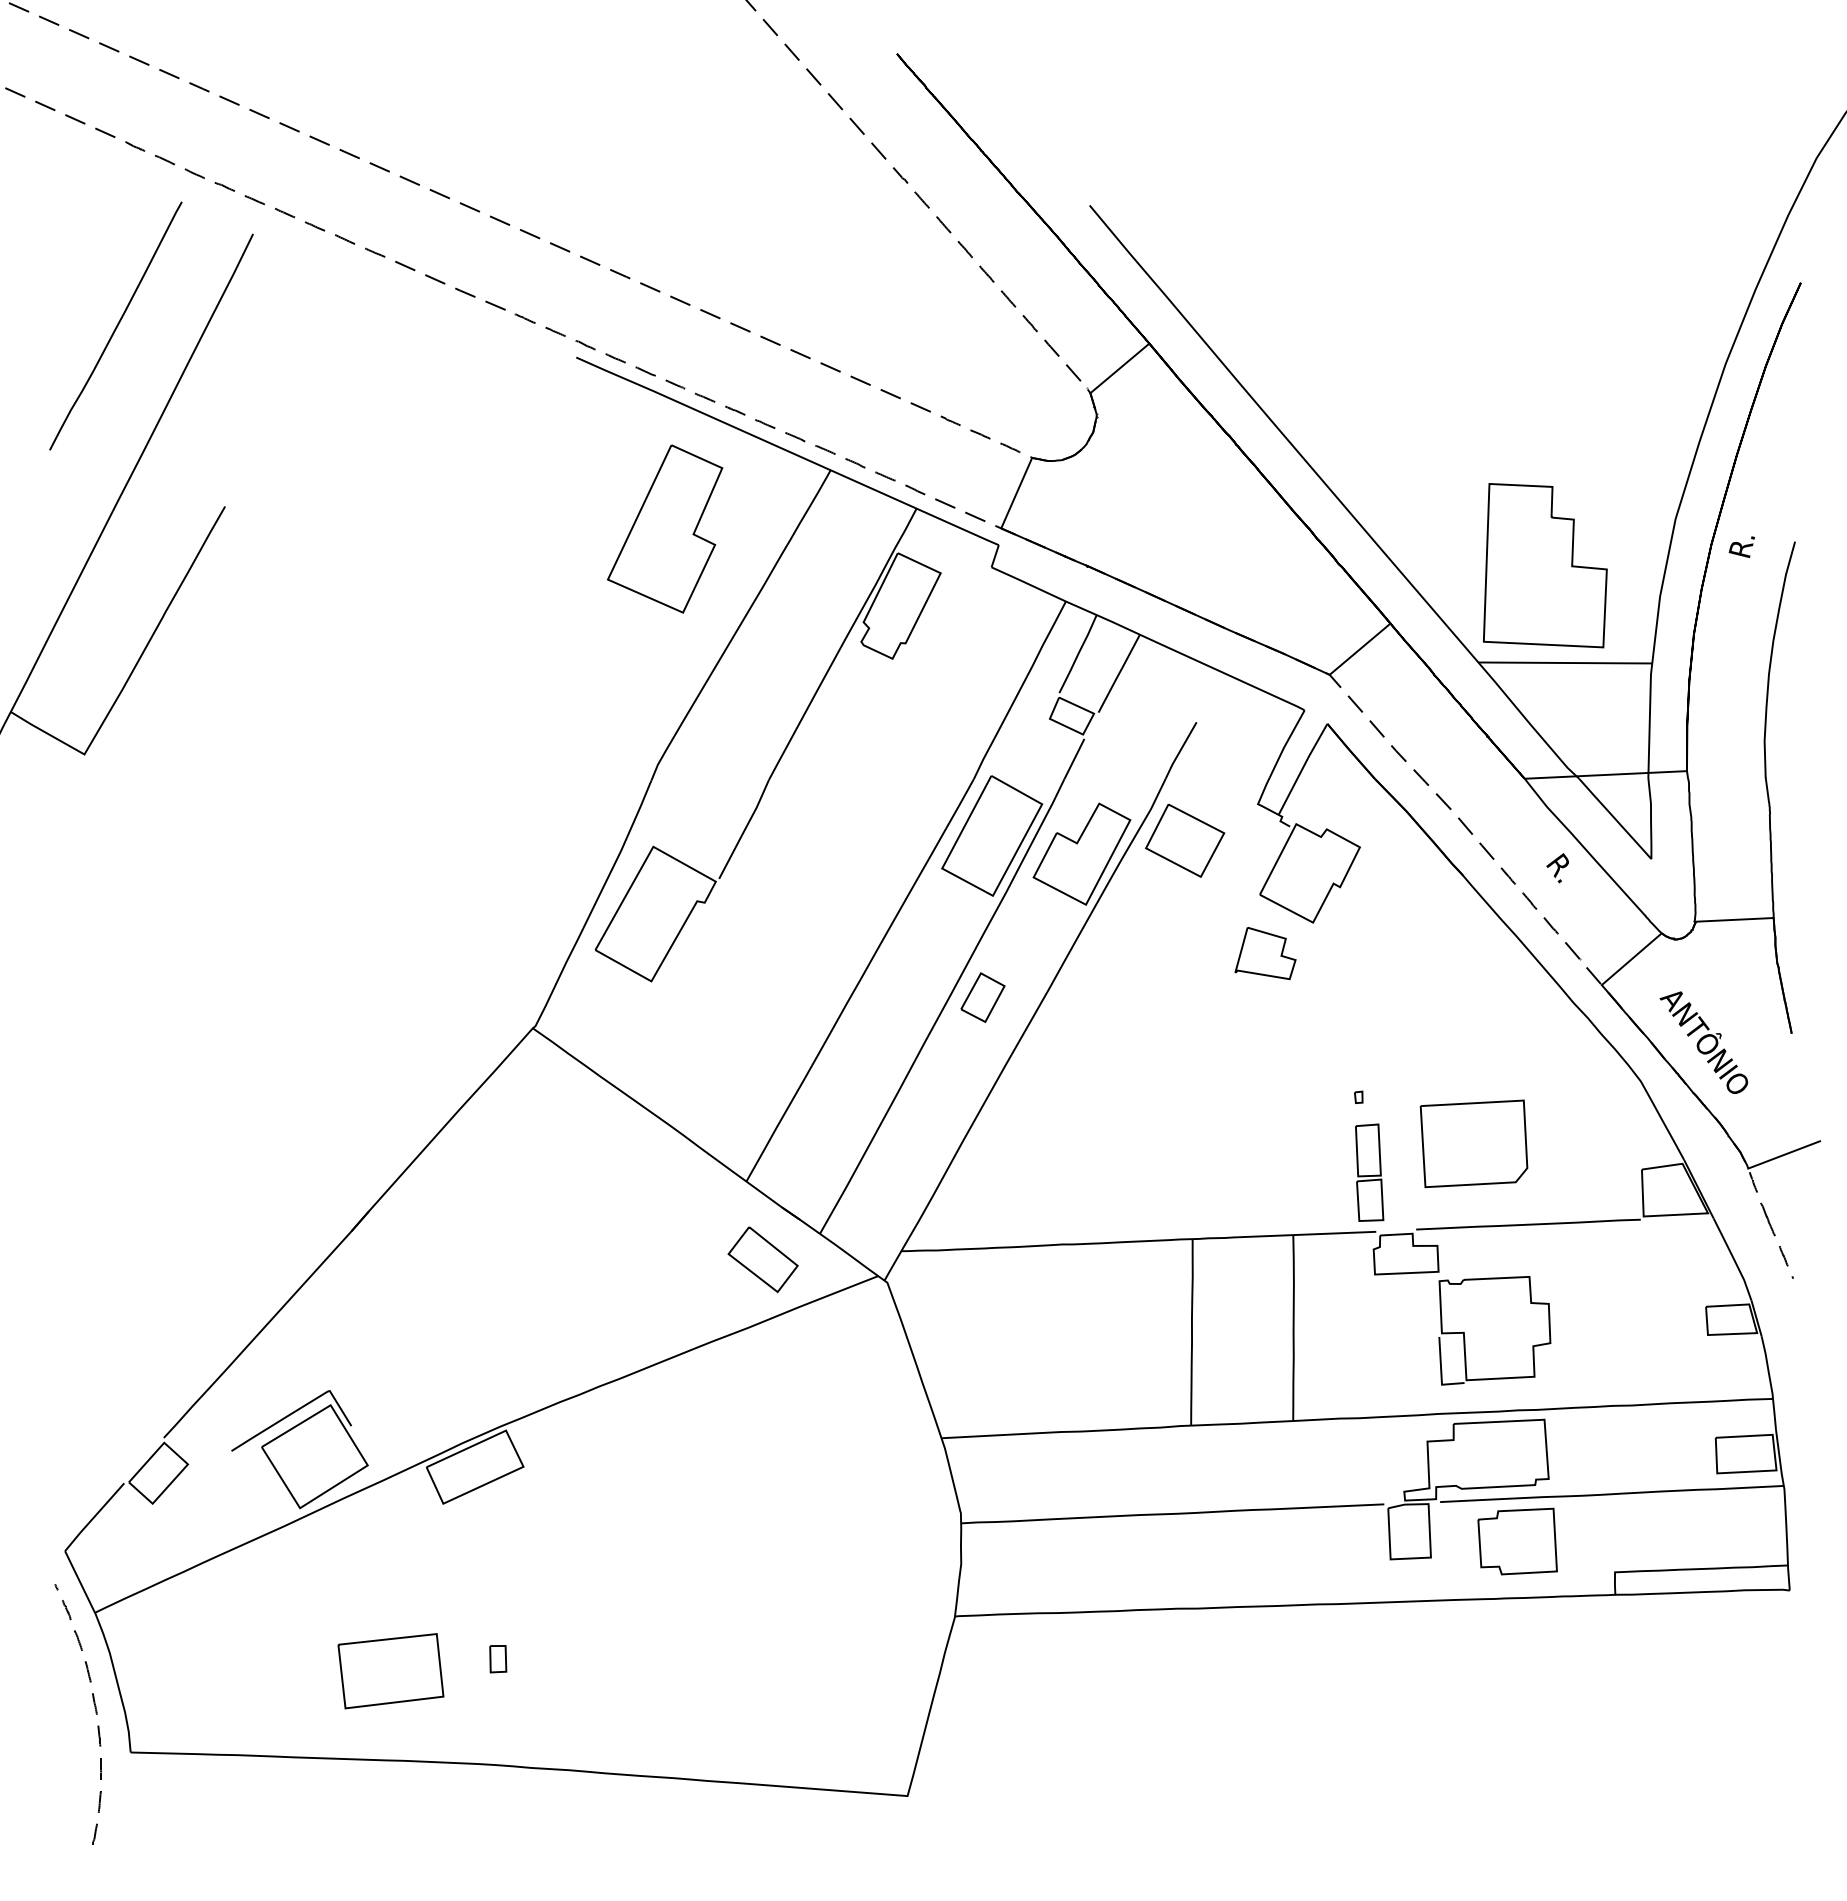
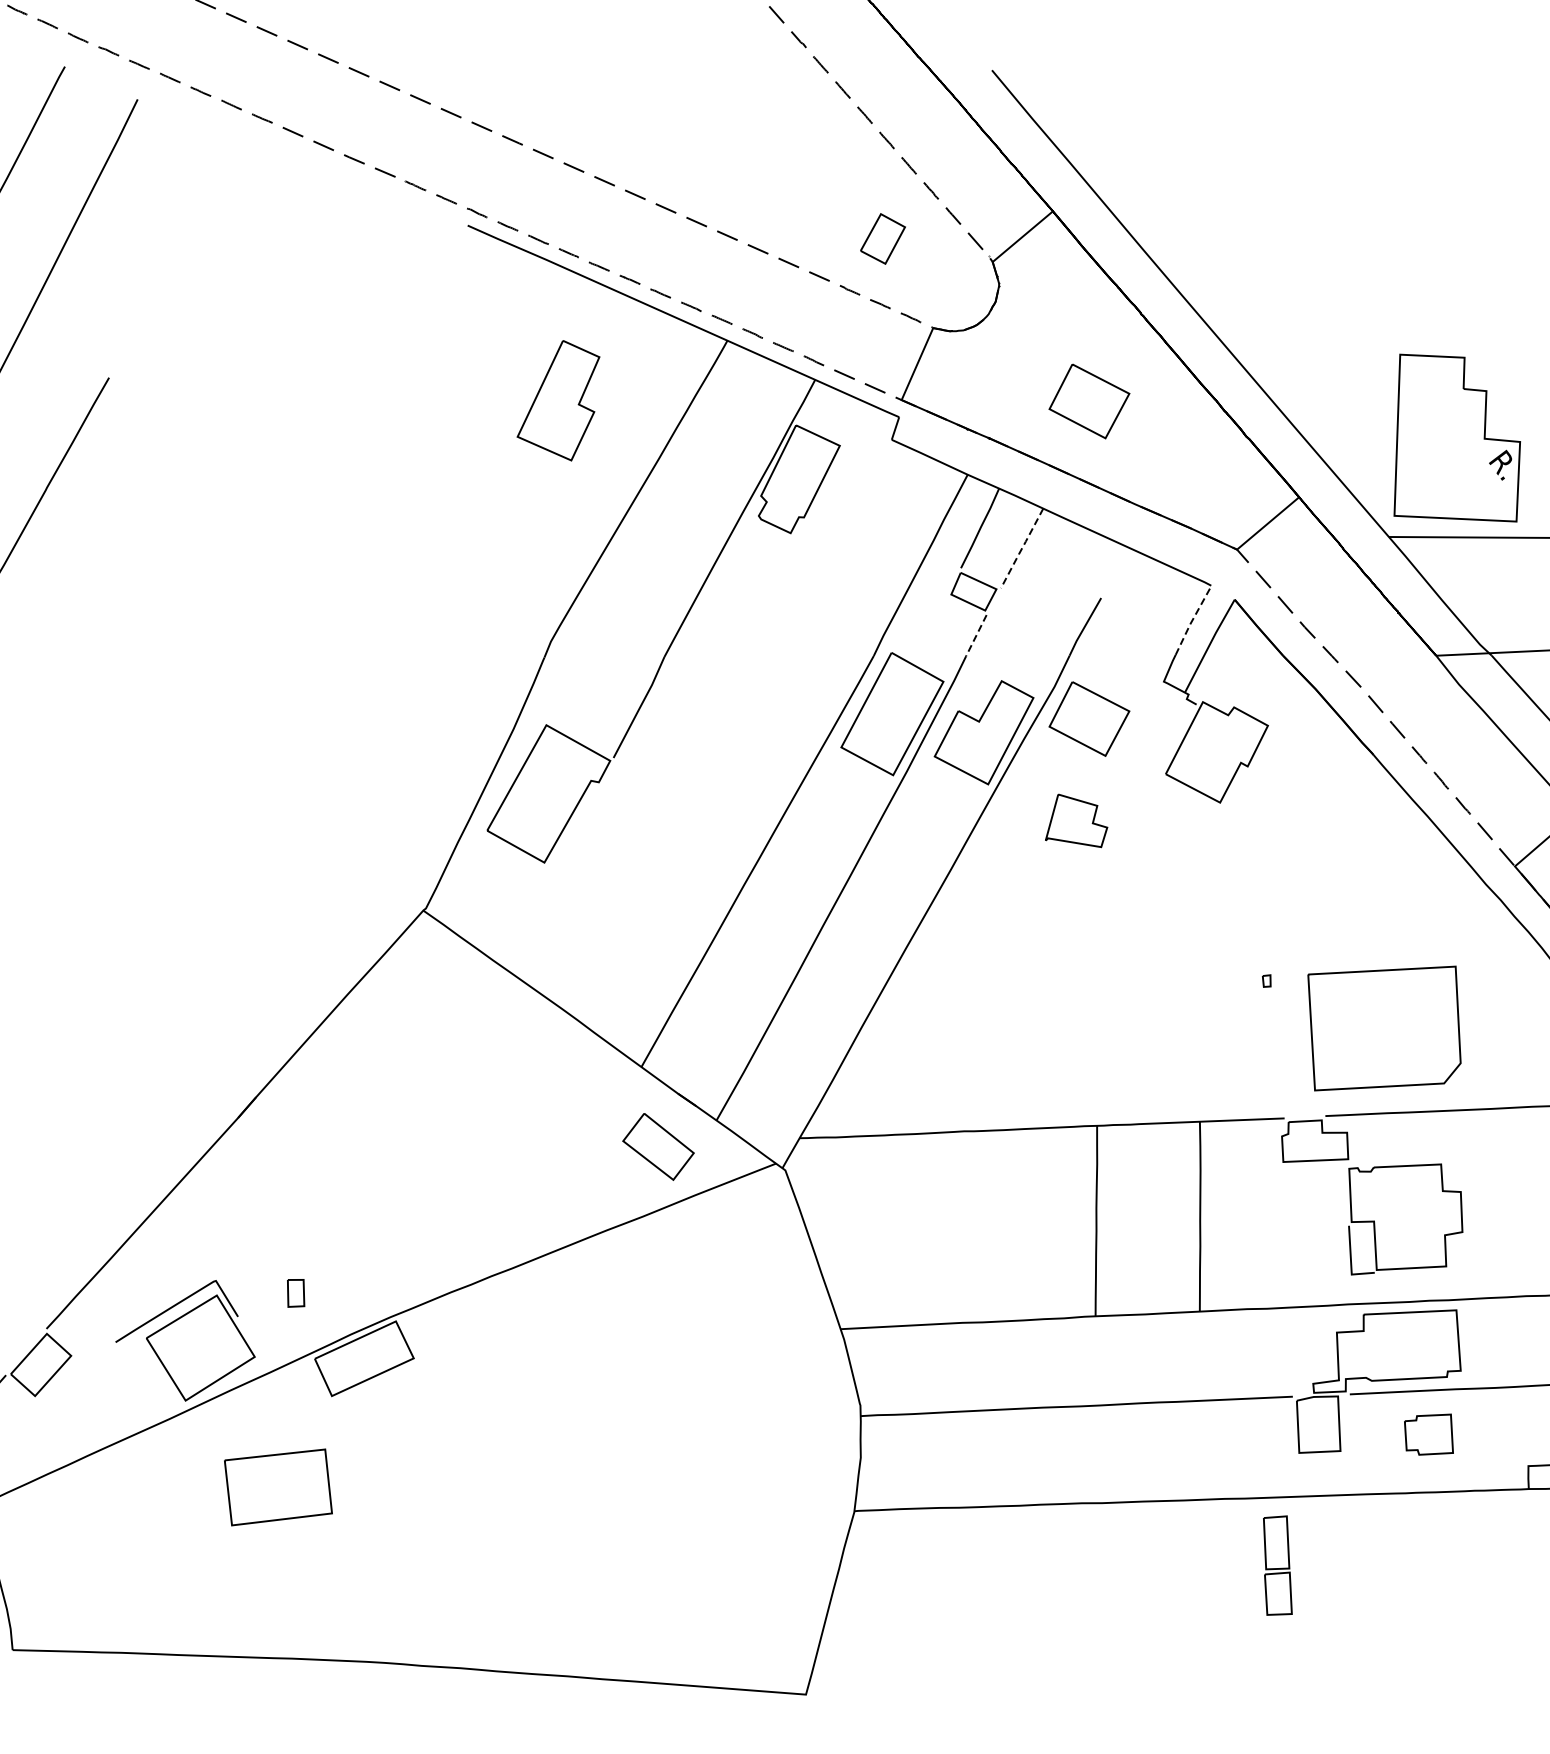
part: (665, 528) -> (558, 400), size x0.7
part: (1185, 529) -> (1089, 401), added
line: (1119, 673) -> (1022, 548), solid -> dashed
line: (1285, 744) -> (1191, 620), solid -> dashed
line: (1074, 759) -> (976, 636), solid -> dashed
text: (1557, 868) -> (1500, 465), moved
part: (1265, 953) -> (1076, 820), moved
part: (982, 997) -> (882, 238), moved
part: (1473, 1143) -> (1383, 1028), size x1.4
part: (1369, 1172) -> (1277, 1565), moved
part: (1517, 1541) -> (1428, 1434), size x0.6
part: (498, 1659) -> (296, 1293), moved
part: (390, 1671) -> (277, 1487), moved

